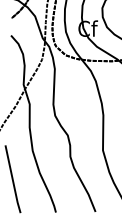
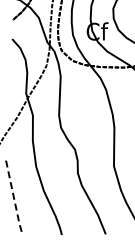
line: (13, 180) -> (14, 199), solid -> dashed

